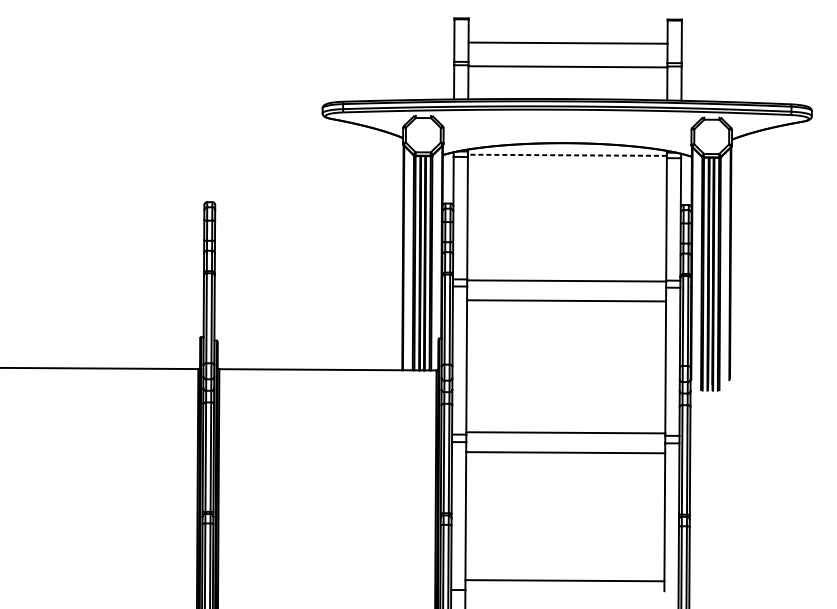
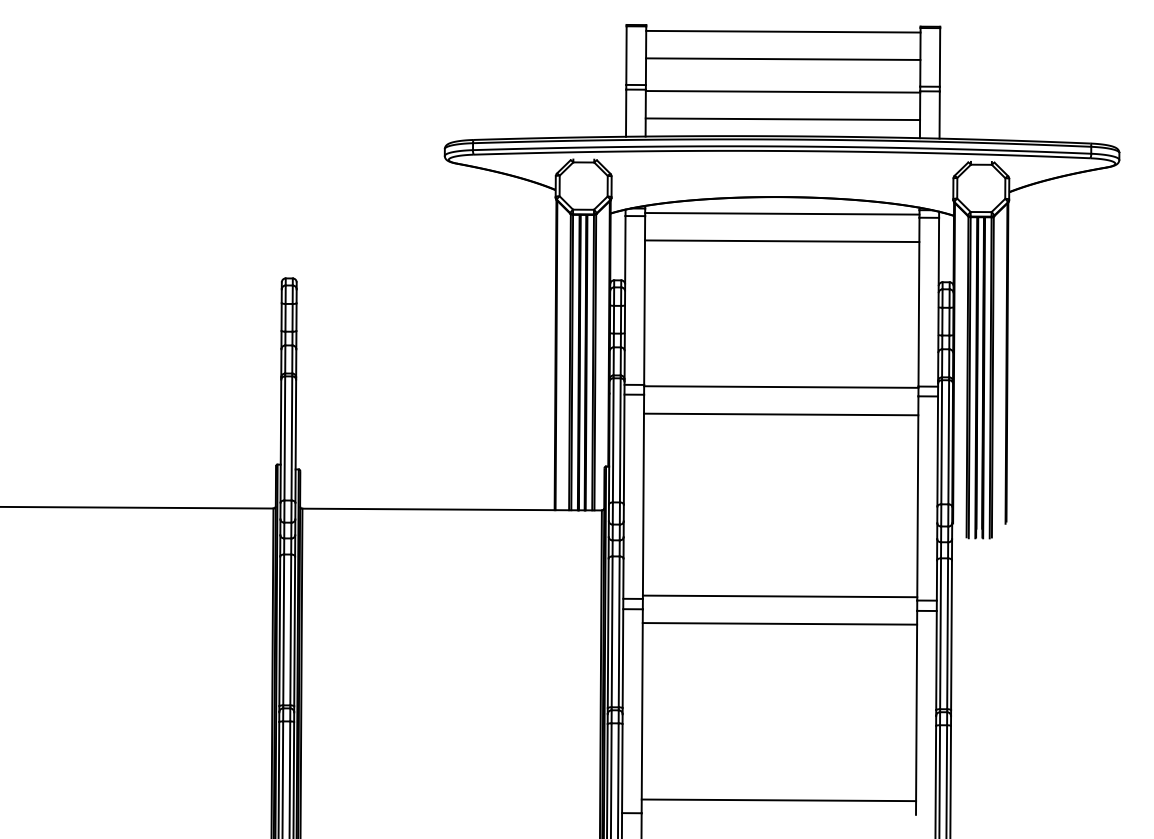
line: (568, 23) -> (783, 31), added
line: (567, 86) -> (782, 119), added
line: (566, 155) -> (781, 213), dashed -> solid
line: (567, 175) -> (782, 241), added

